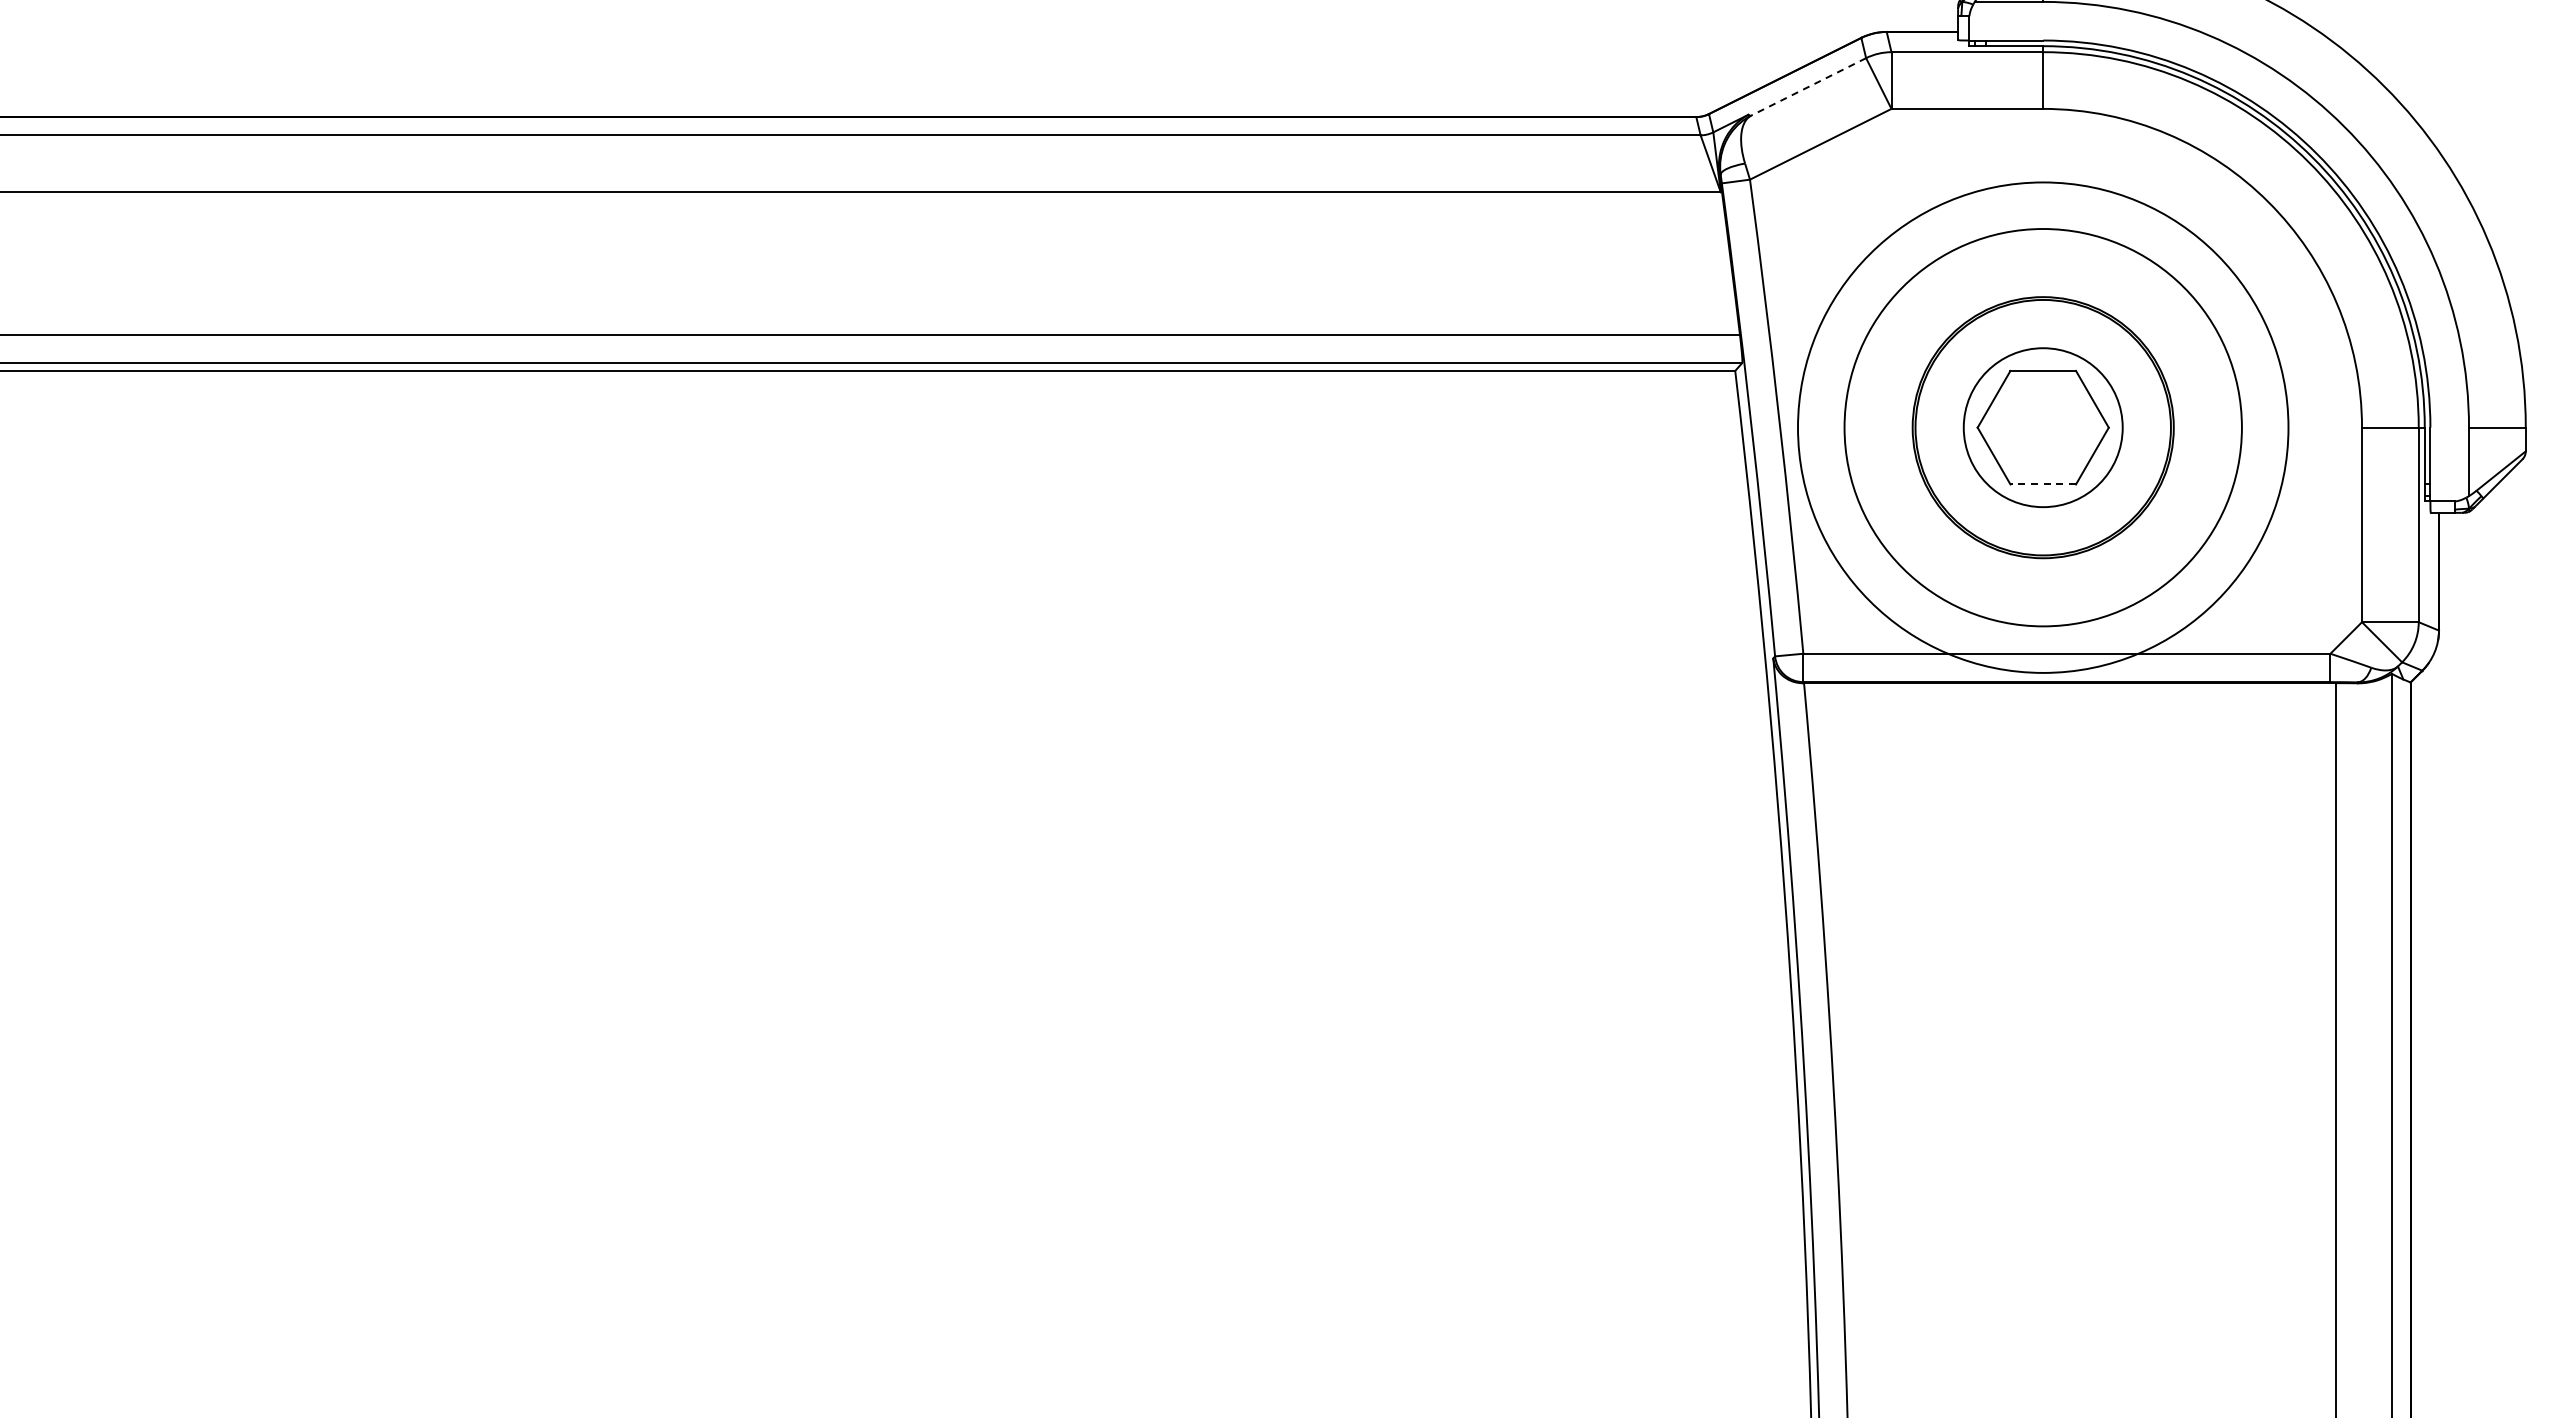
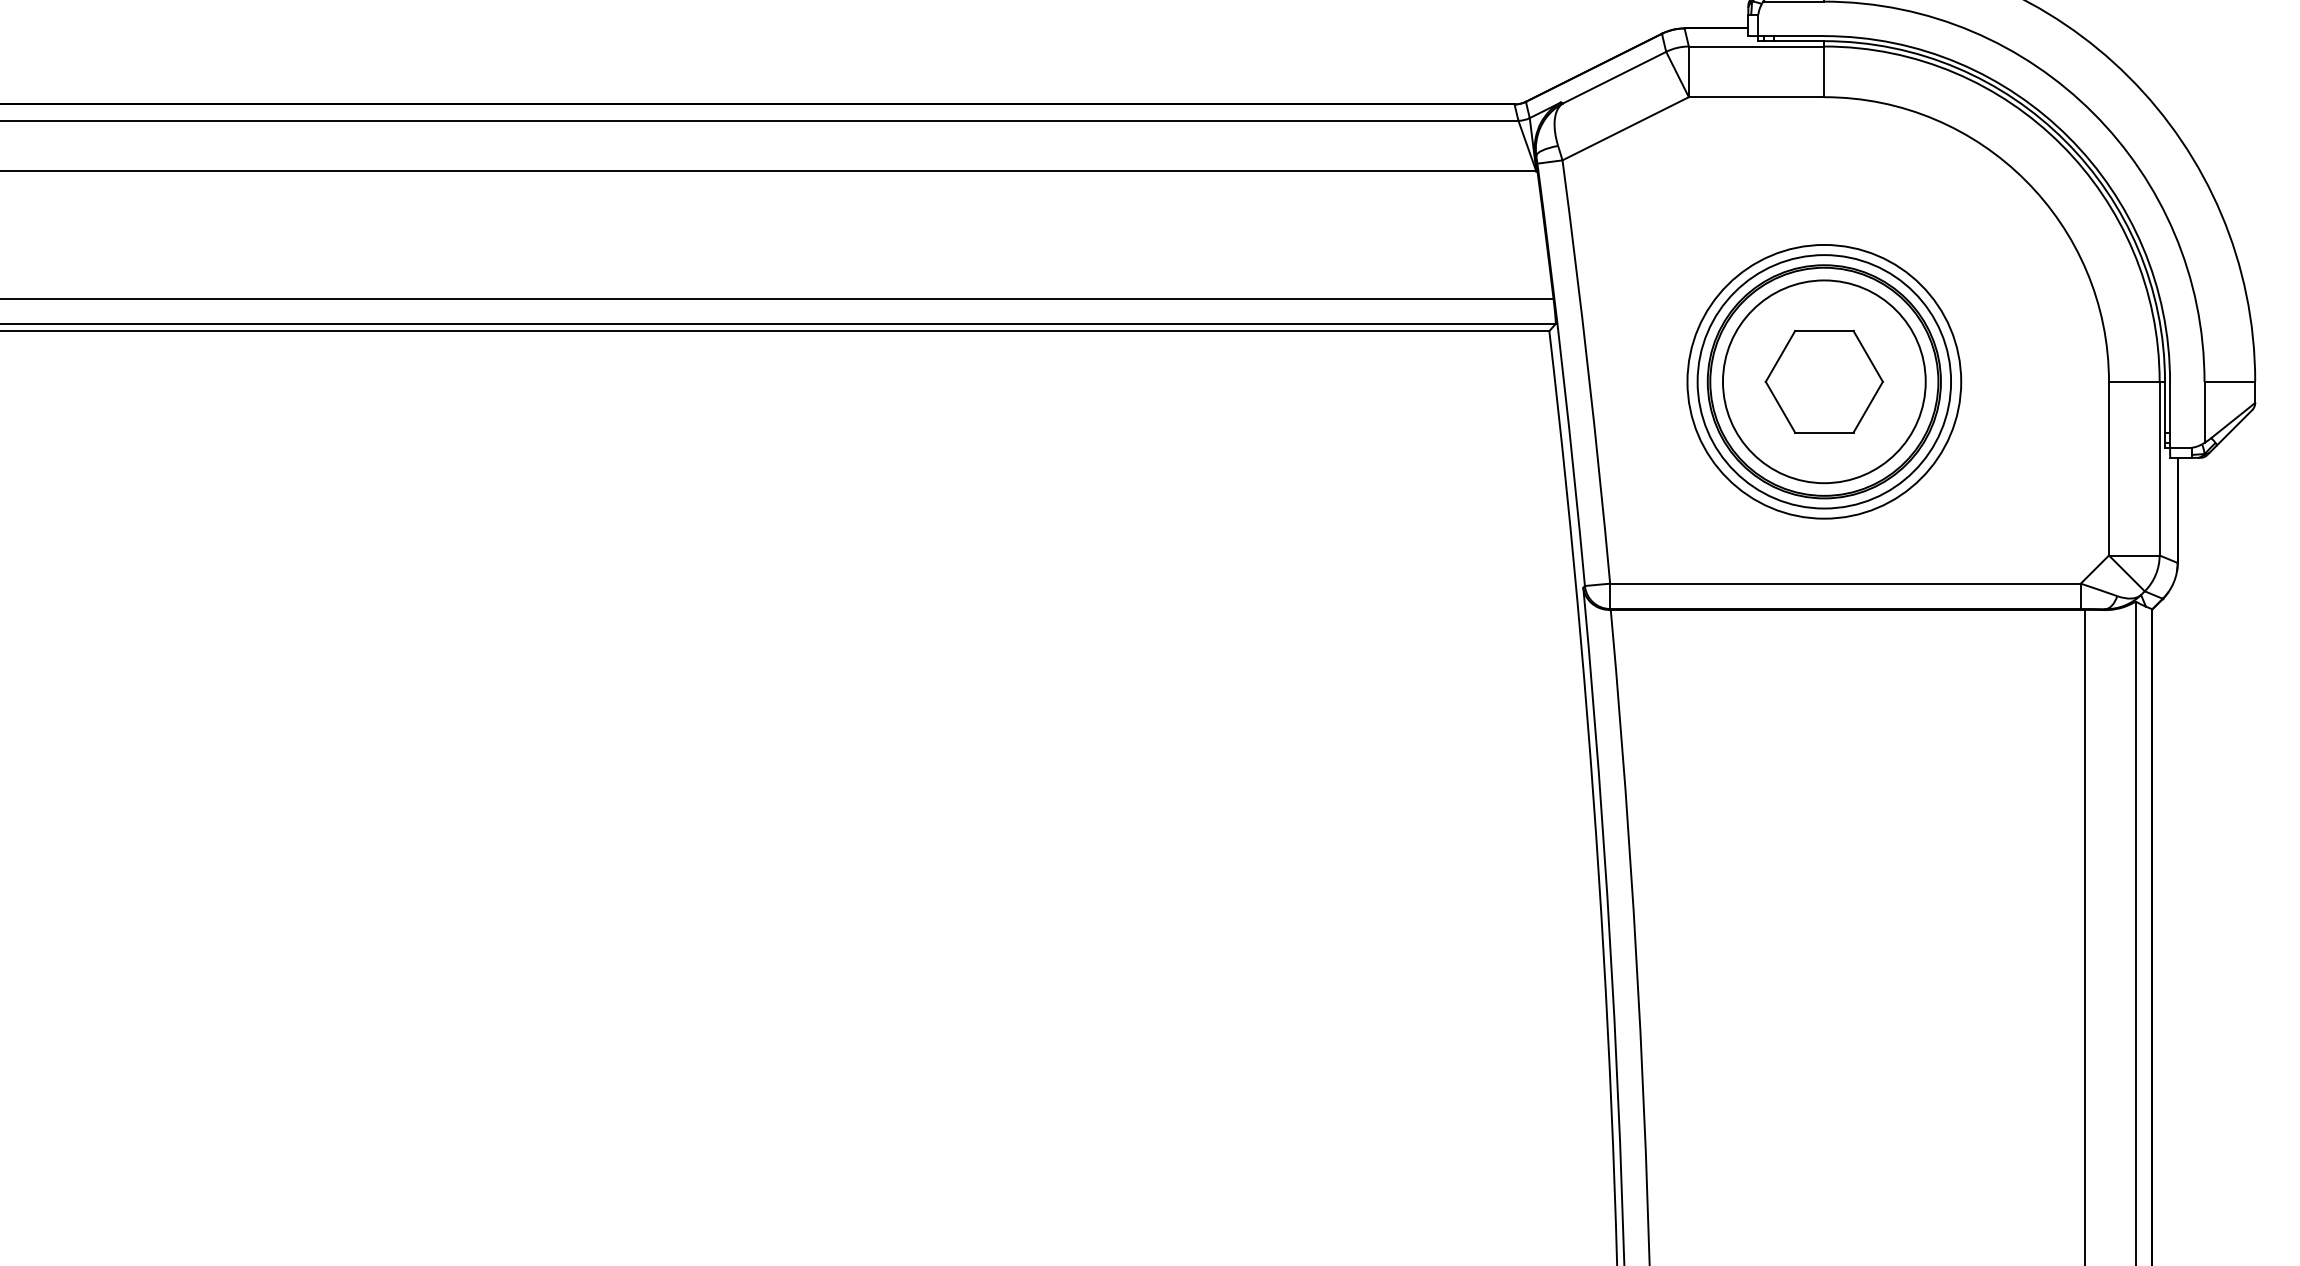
line: (1808, 87) -> (1614, 78), dashed -> solid
circle: (2042, 427) -> (1823, 381), size x0.62
circle: (2042, 427) -> (1823, 381), size x1.43
circle: (2043, 427) -> (1824, 381), size x0.71
line: (2043, 484) -> (1824, 432), dashed -> solid

